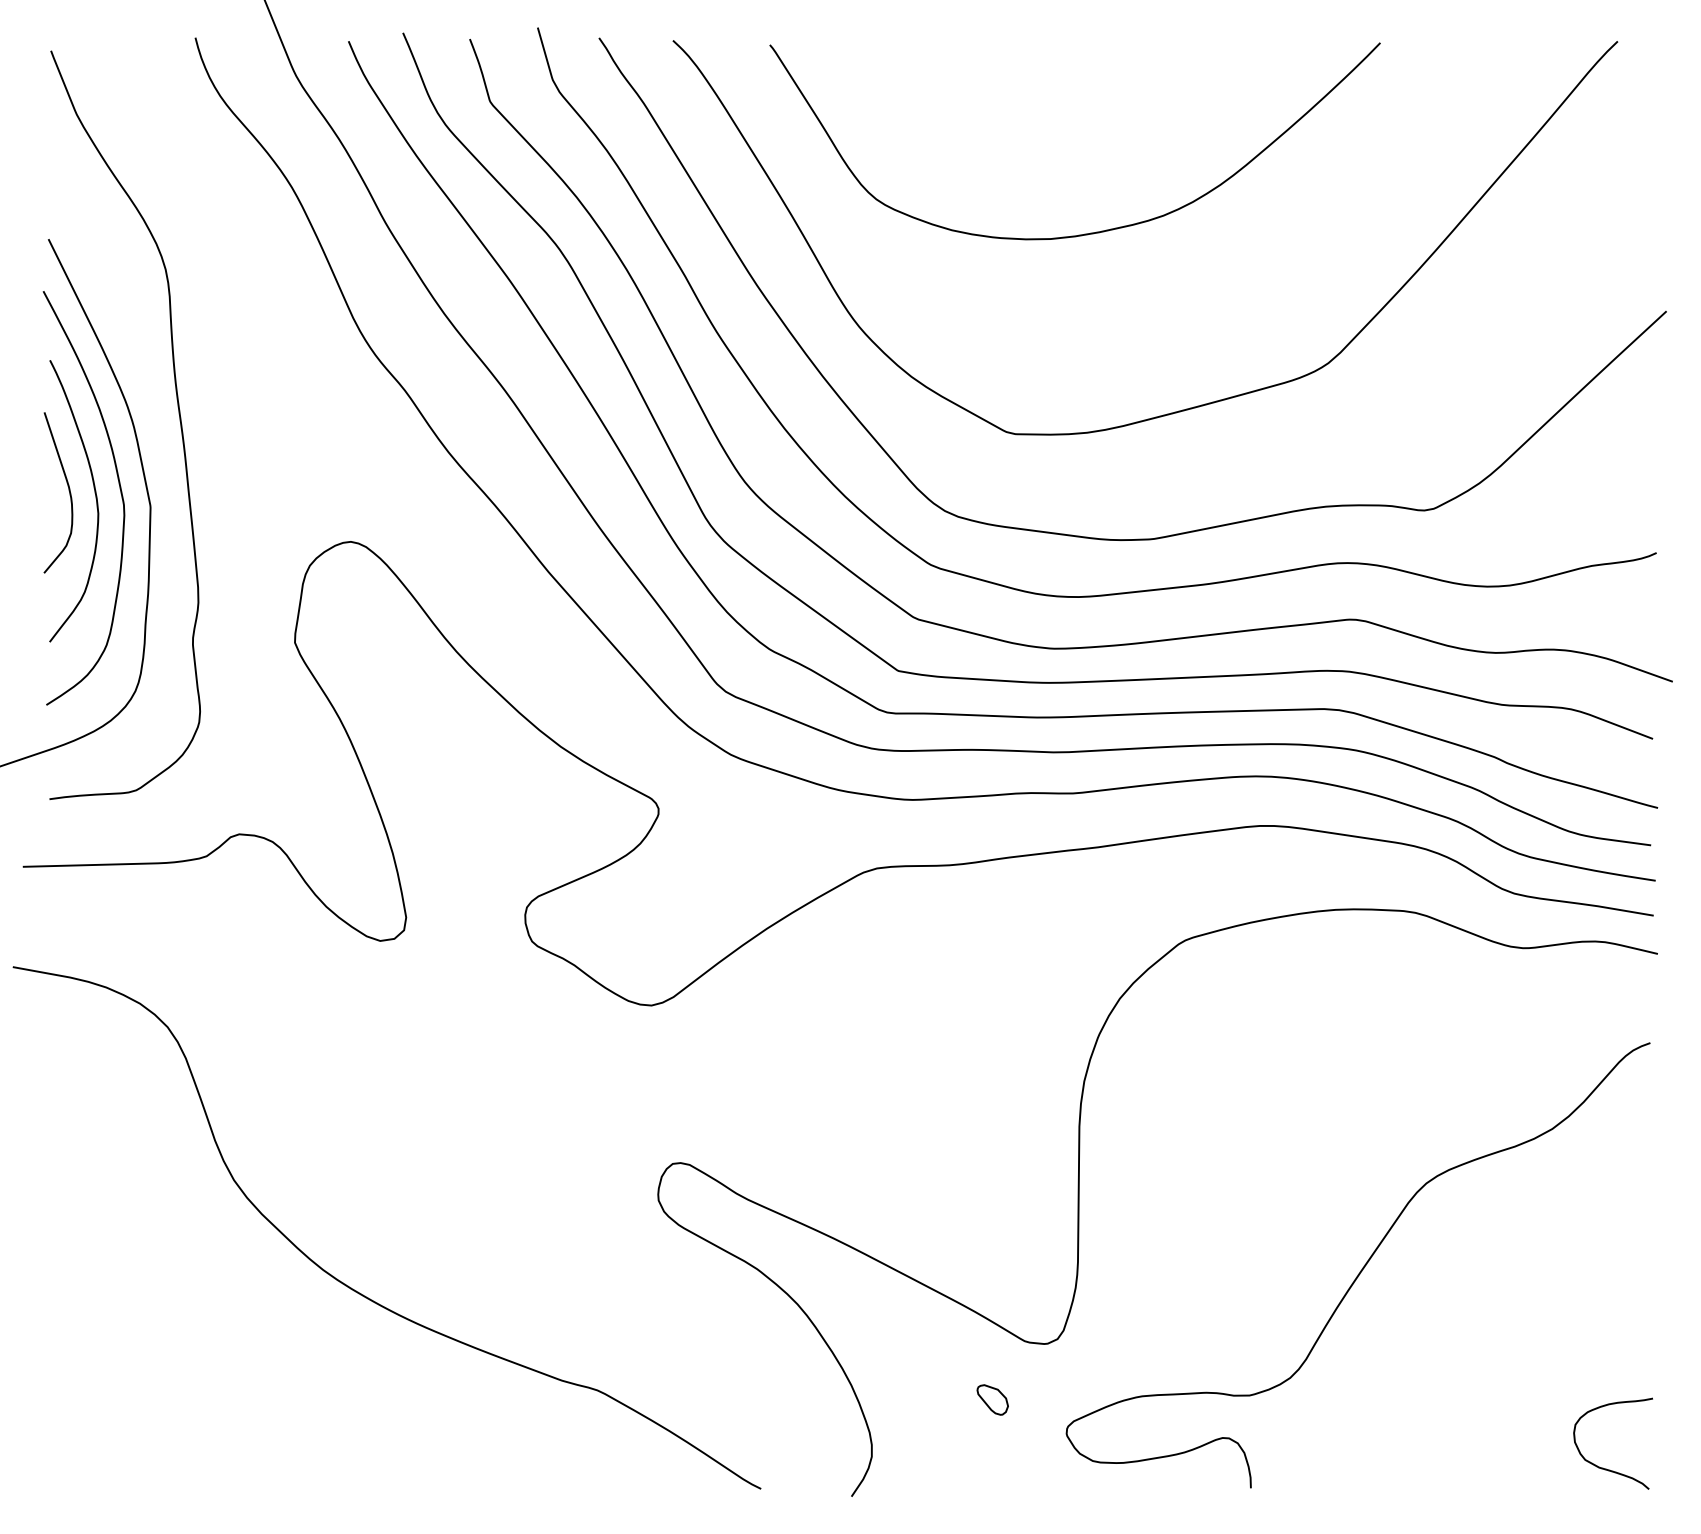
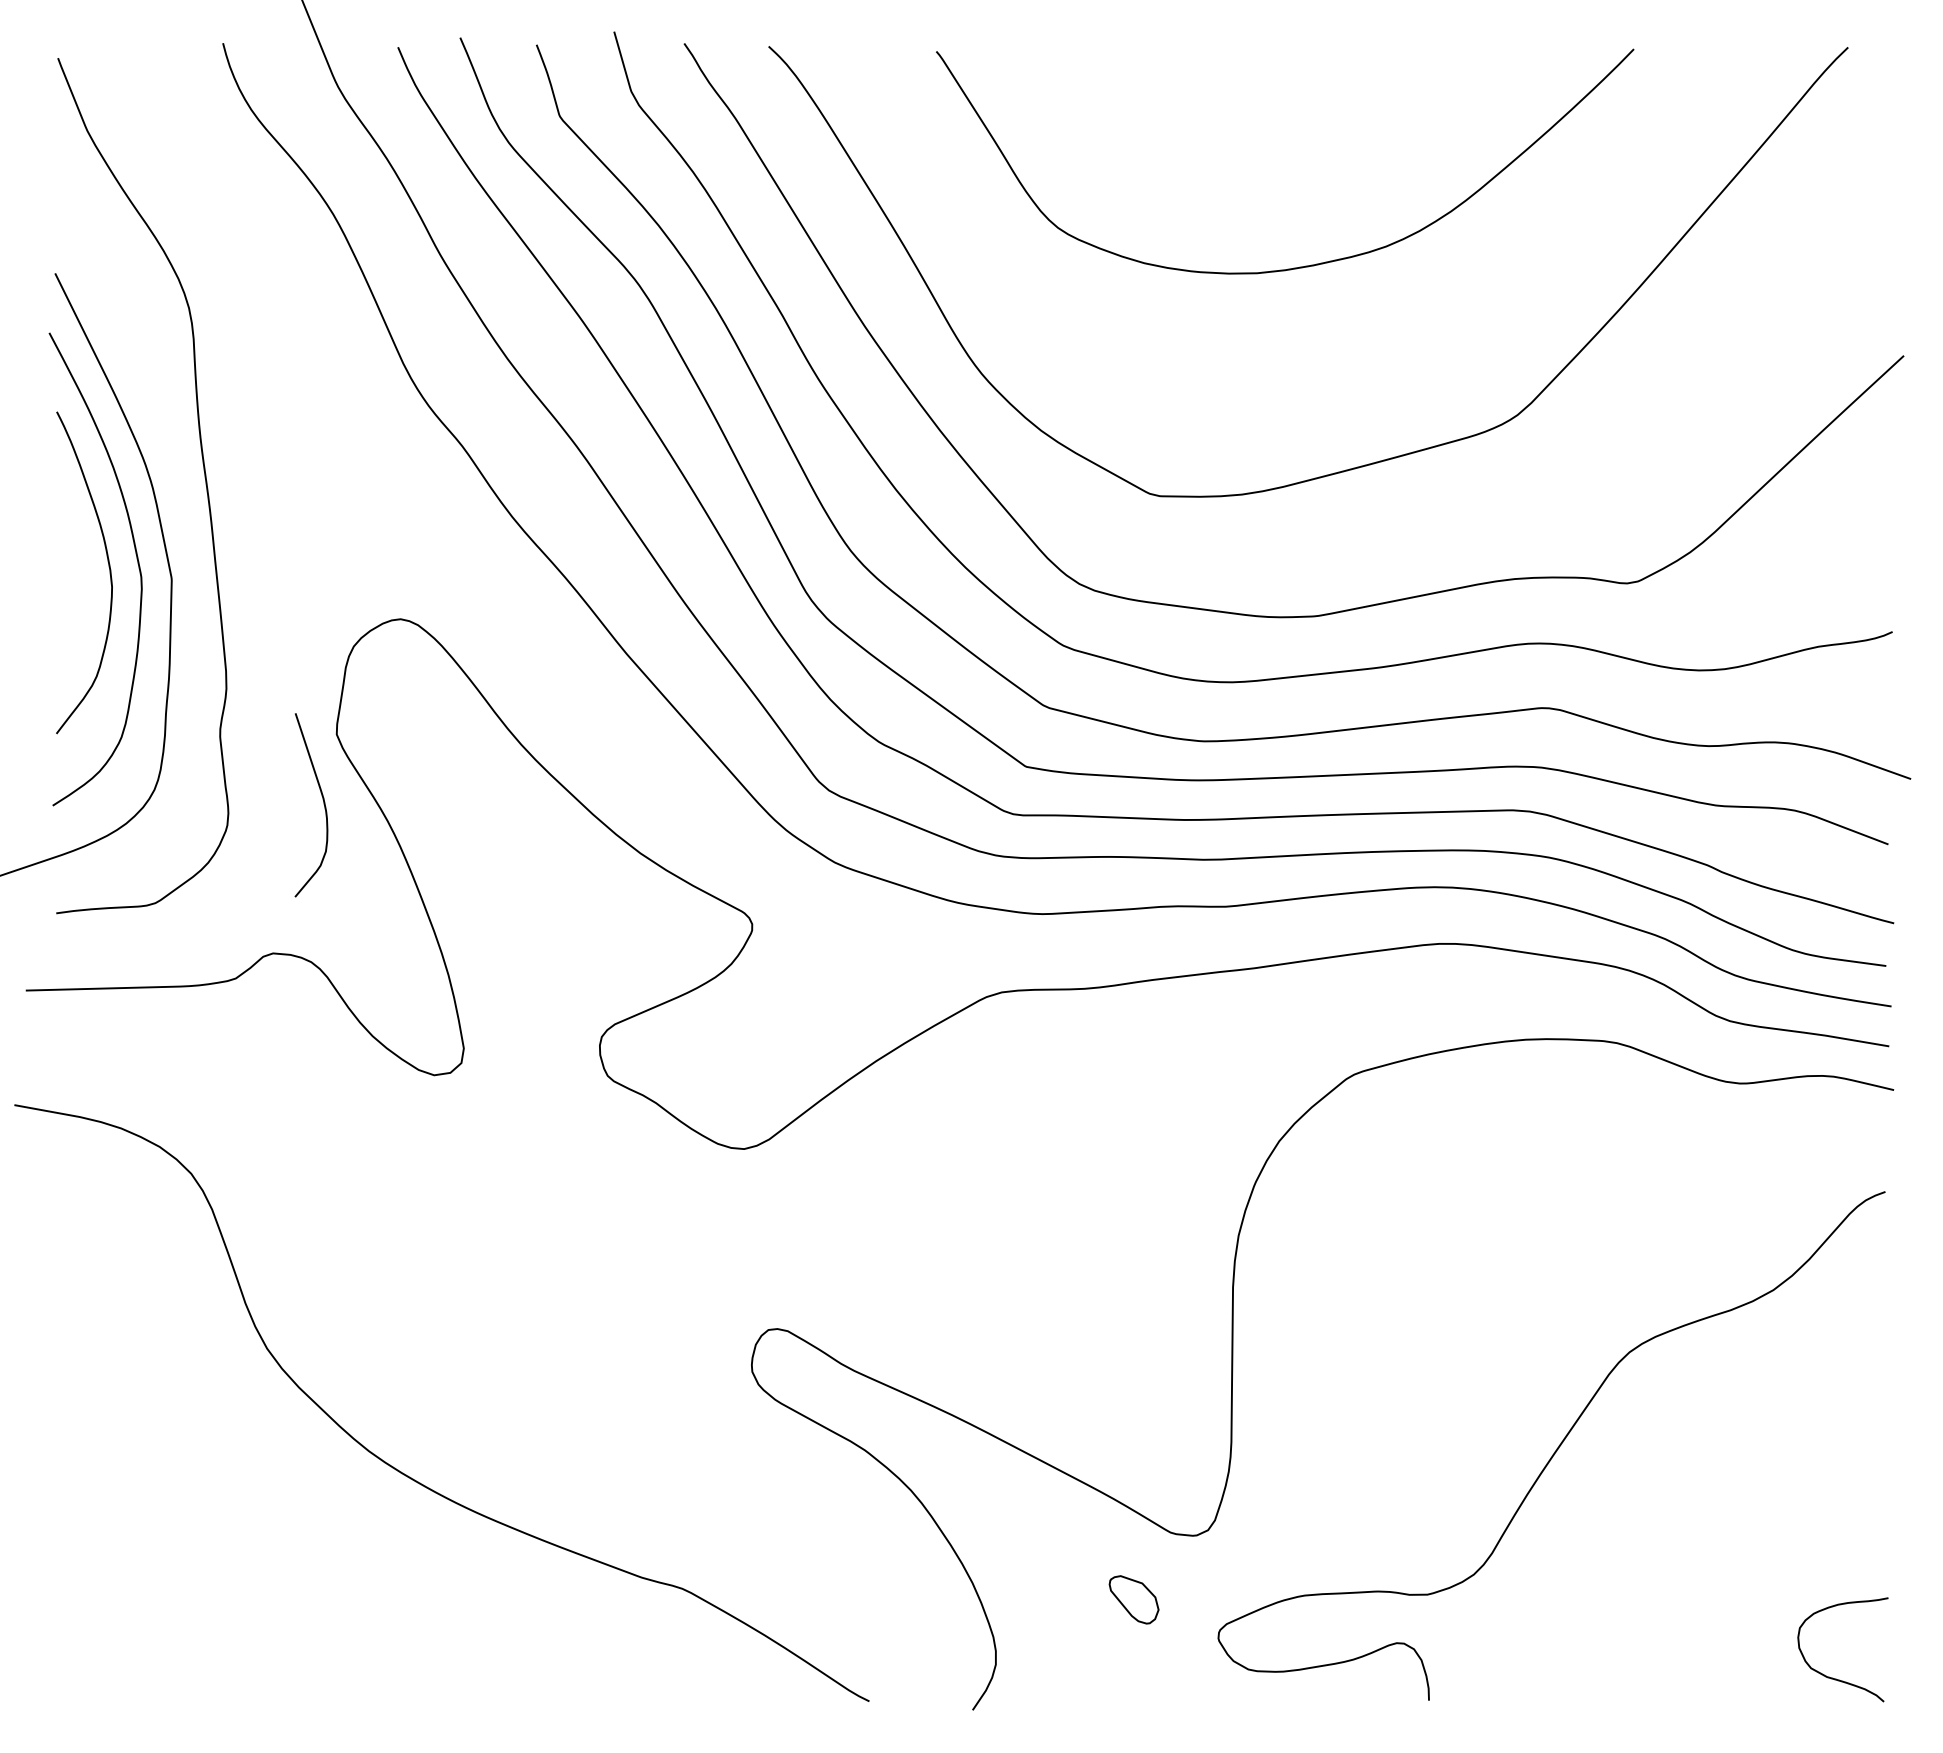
curve: (1092, 232) -> (1305, 265), moved
curve: (68, 492) -> (323, 804), moved
part: (992, 1399) -> (1133, 1599), size x1.4

